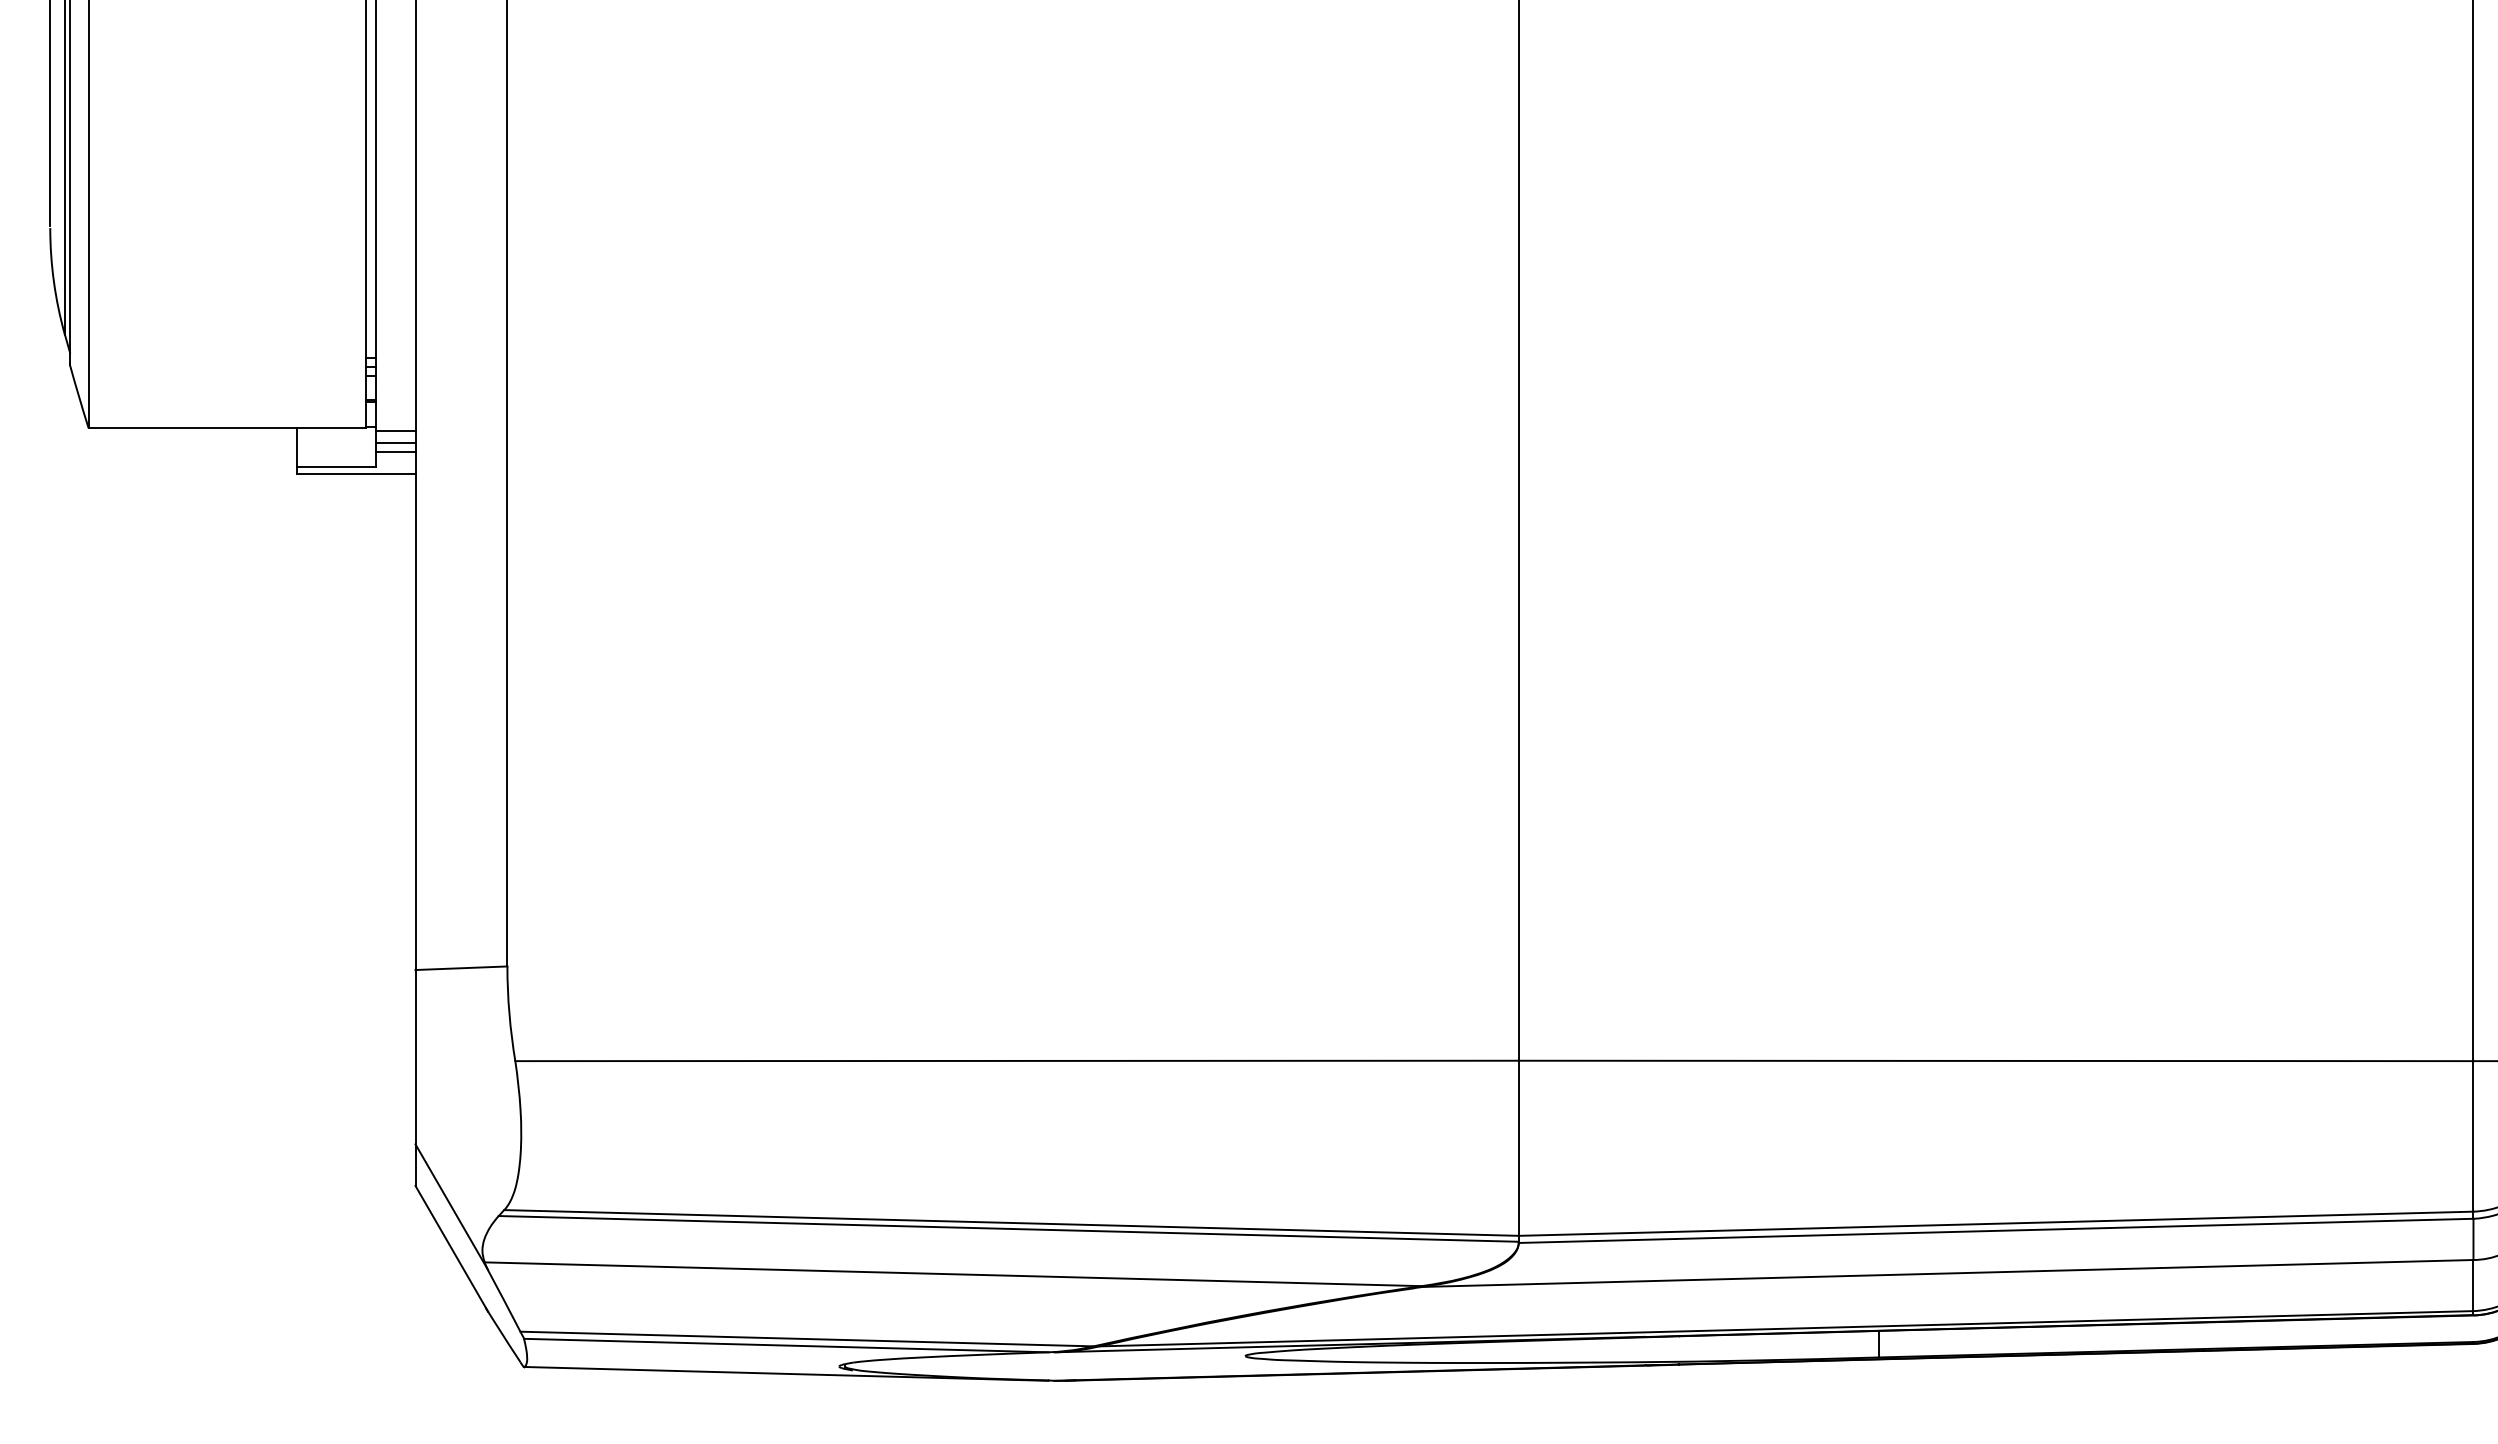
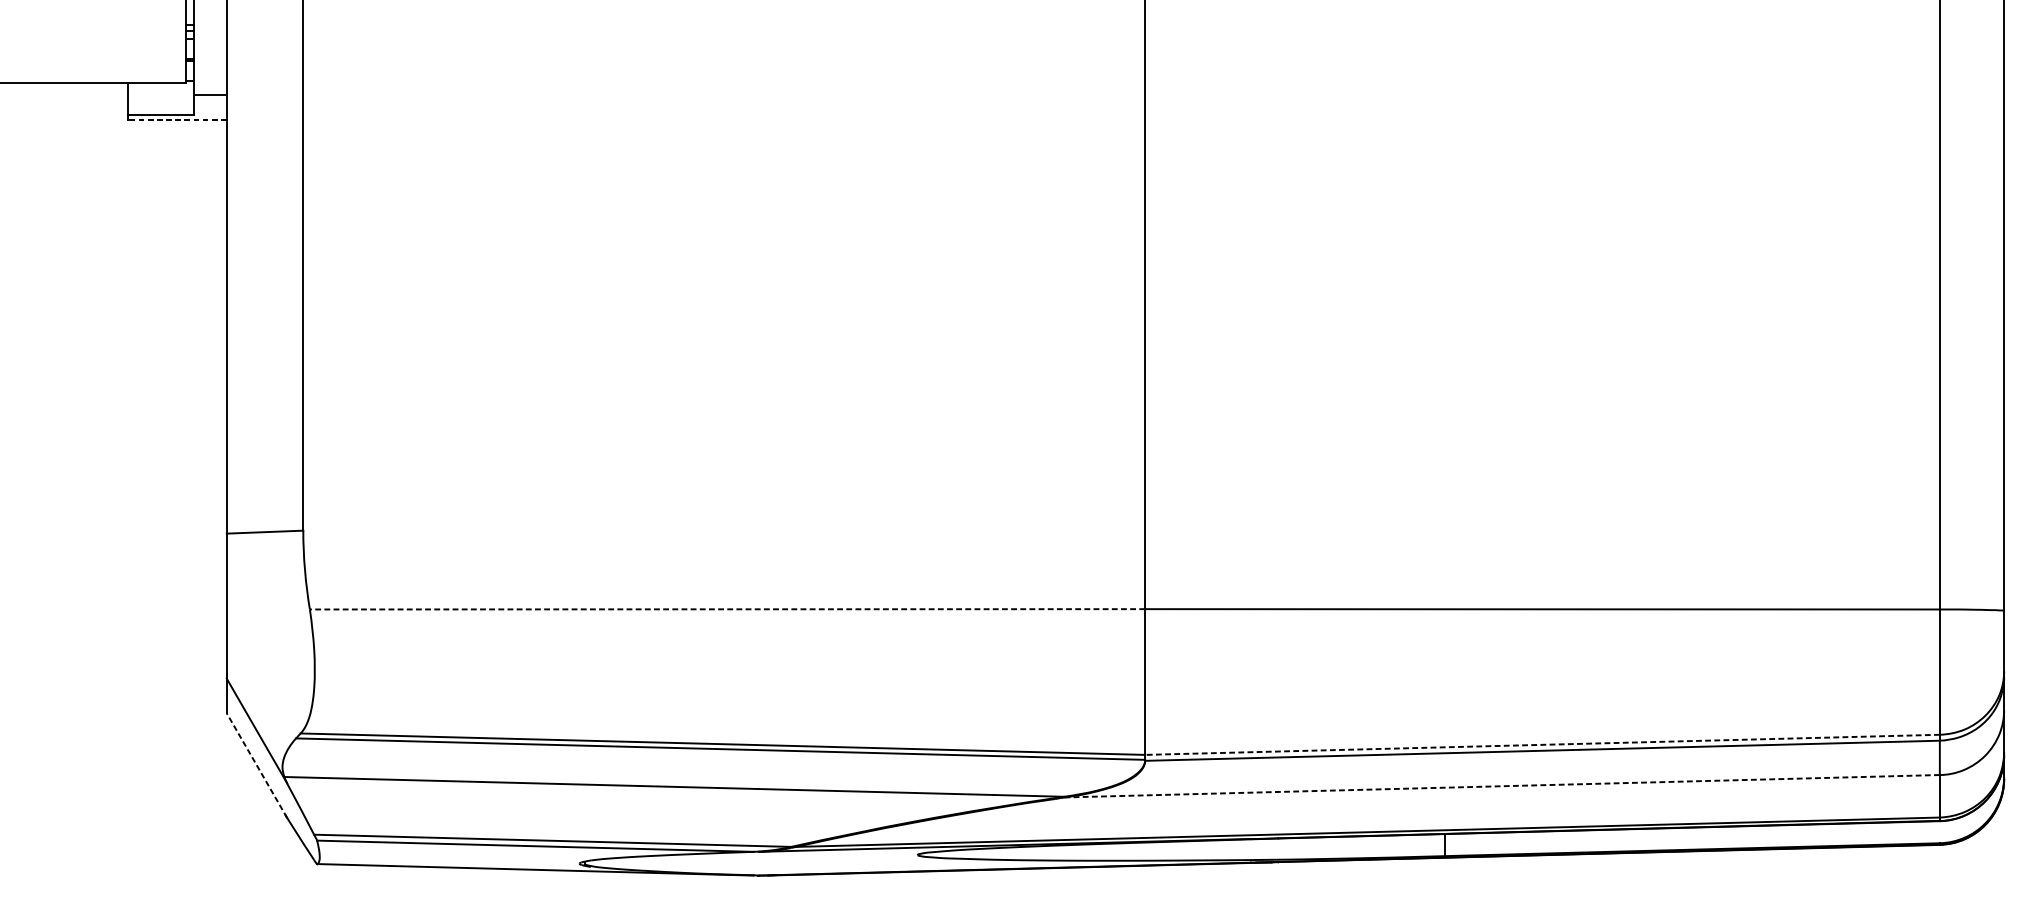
line: (395, 431) -> (210, 85), removed
line: (395, 452) -> (210, 102), removed
line: (355, 473) -> (176, 120), solid -> dashed
line: (1017, 1060) -> (727, 608), solid -> dashed
line: (1996, 1223) -> (1542, 744), solid -> dashed
line: (451, 1248) -> (256, 765), solid -> dashed
line: (1947, 1273) -> (1502, 786), solid -> dashed

